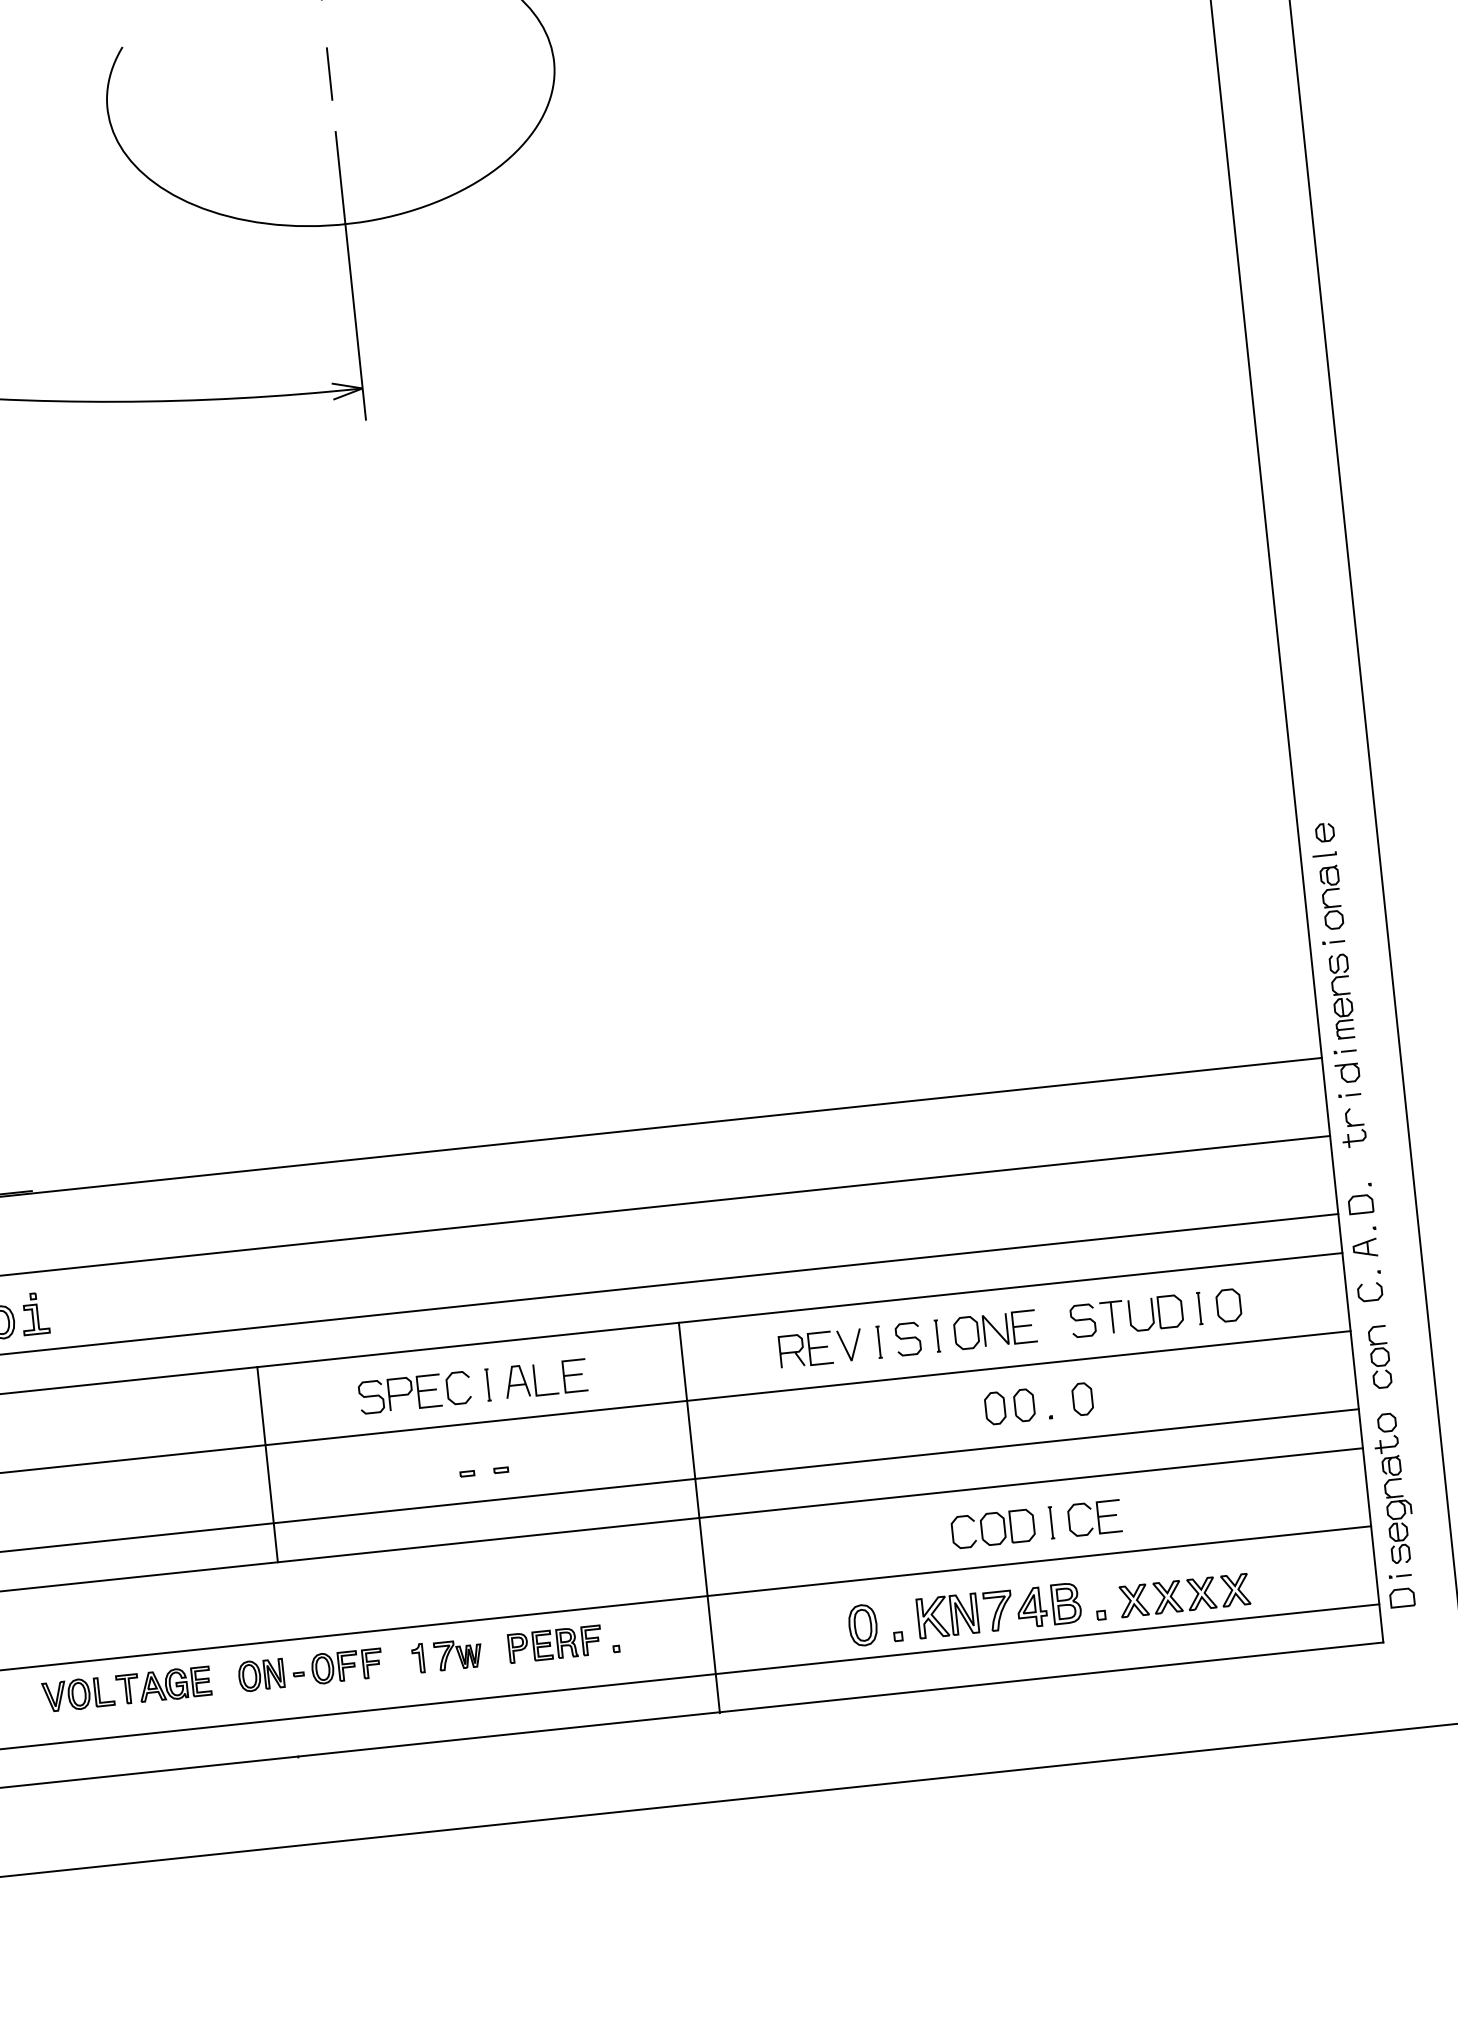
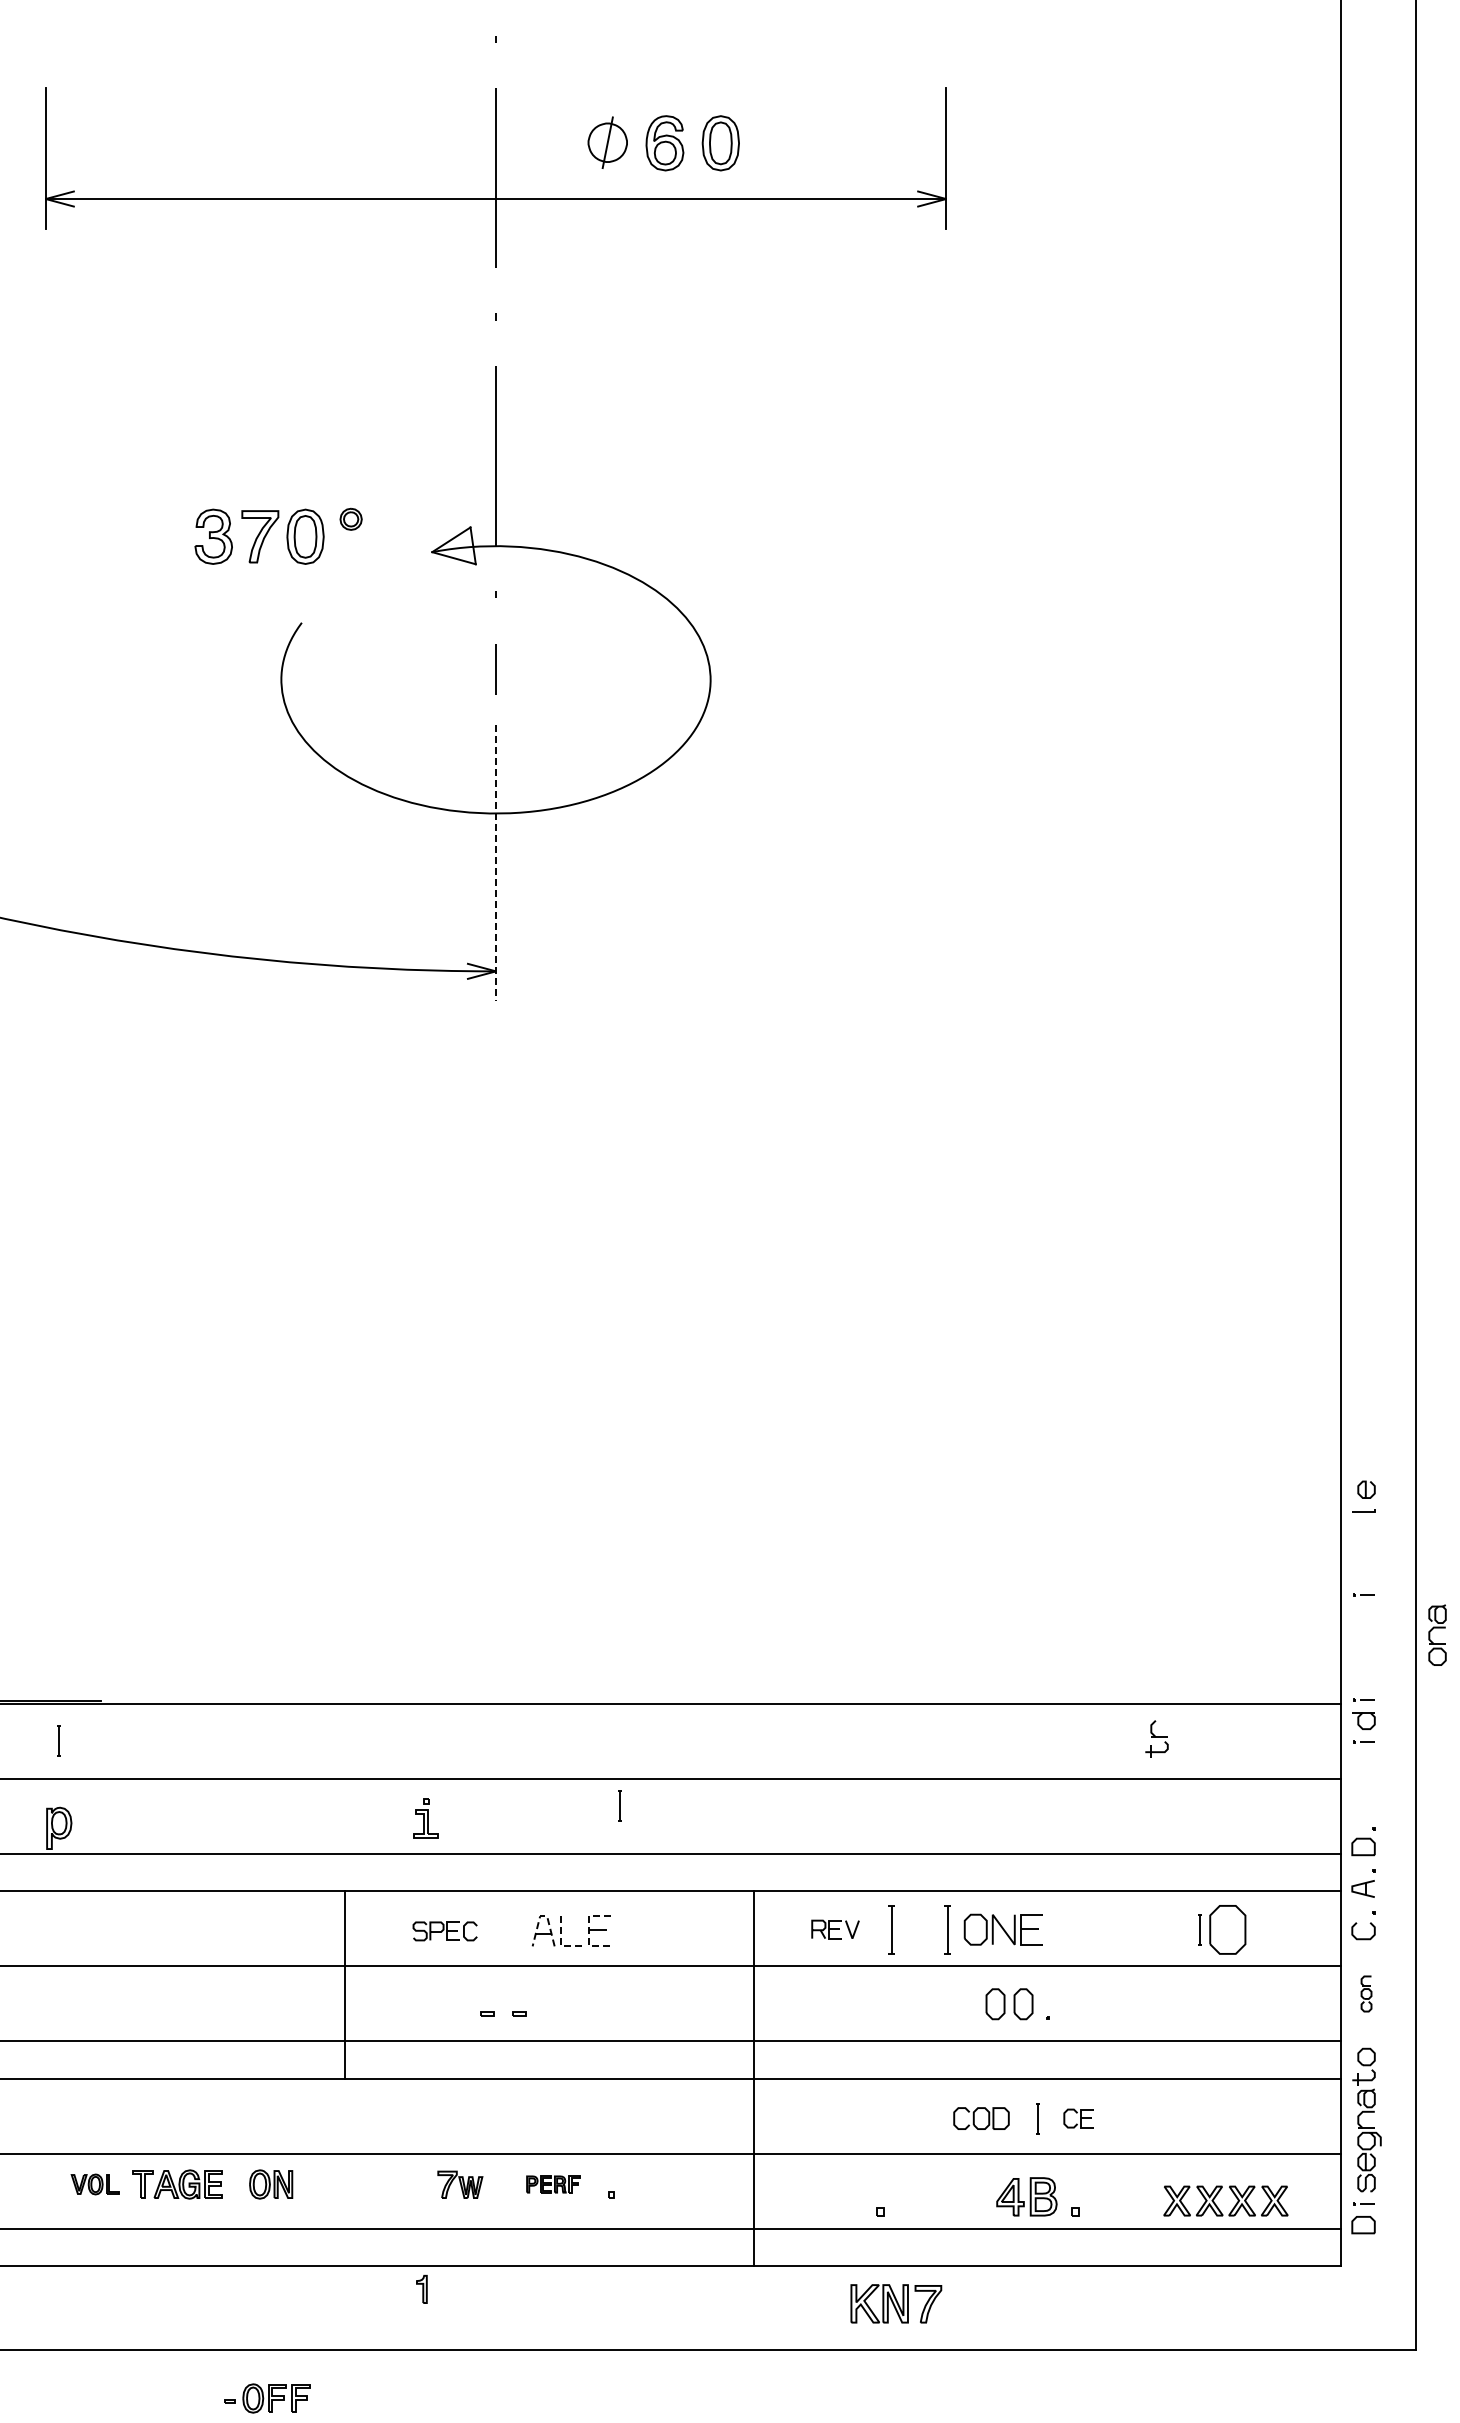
line: (351, 276) -> (496, 863), solid -> dashed
part: (1331, 896) -> (1437, 1634), moved
part: (1342, 995) -> (1366, 1646), removed
part: (1352, 1127) -> (1156, 1738), moved
part: (1228, 1305) -> (1227, 1929), size x1.6
part: (34, 1314) -> (425, 1818), moved
part: (1126, 1315) -> (1129, 1929), removed
part: (937, 1335) -> (947, 1929), size x1.6
curve: (908, 1338) -> (919, 1929), removed
part: (878, 1342) -> (891, 1929), size x1.6
part: (820, 1348) -> (835, 1929), size x0.6
part: (1380, 1356) -> (1366, 1993), size x0.6
line: (515, 1366) -> (543, 1916), solid -> dashed
line: (563, 1377) -> (588, 1931), solid -> dashed
part: (487, 1384) -> (619, 1805), moved
part: (414, 1392) -> (444, 1931), size x0.6
line: (536, 1392) -> (560, 1943), solid -> dashed
part: (1082, 1399) -> (1079, 2004), removed
line: (267, 1464) -> (345, 1984), moved
line: (699, 1517) -> (754, 2078), moved
part: (1094, 1518) -> (1078, 2118), size x0.6
part: (993, 1528) -> (981, 2118), size x0.7
part: (1175, 1590) -> (1217, 2195), moved
part: (965, 1613) -> (896, 2303), moved
part: (862, 1625) -> (847, 2197), removed
part: (555, 1644) -> (553, 2184), size x0.6
part: (417, 1657) -> (421, 2288), moved
part: (337, 1667) -> (267, 2398), moved
part: (77, 1694) -> (94, 2184), size x0.7

